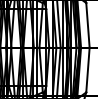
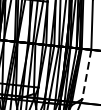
line: (87, 70) -> (86, 74), solid -> dashed

